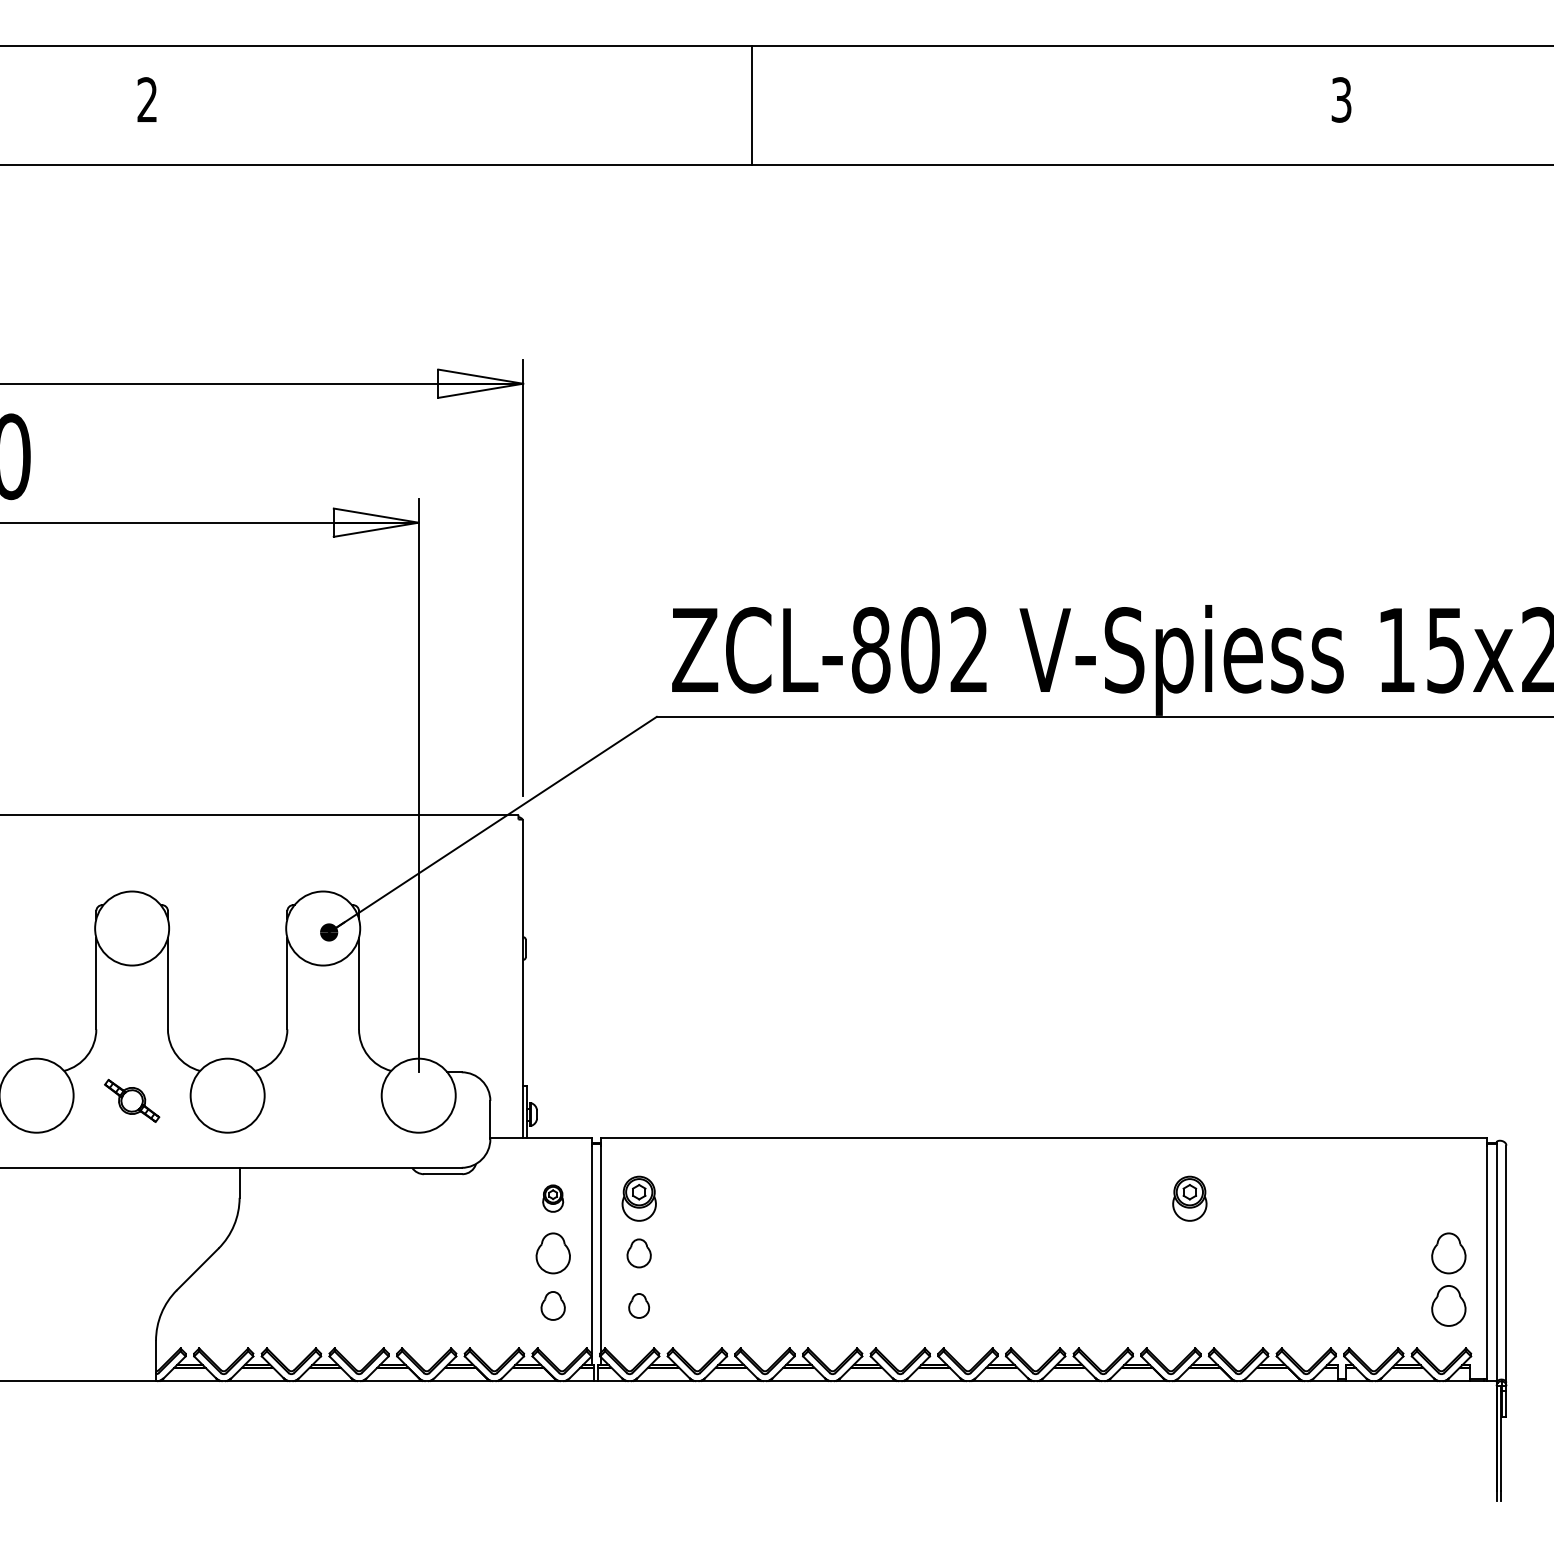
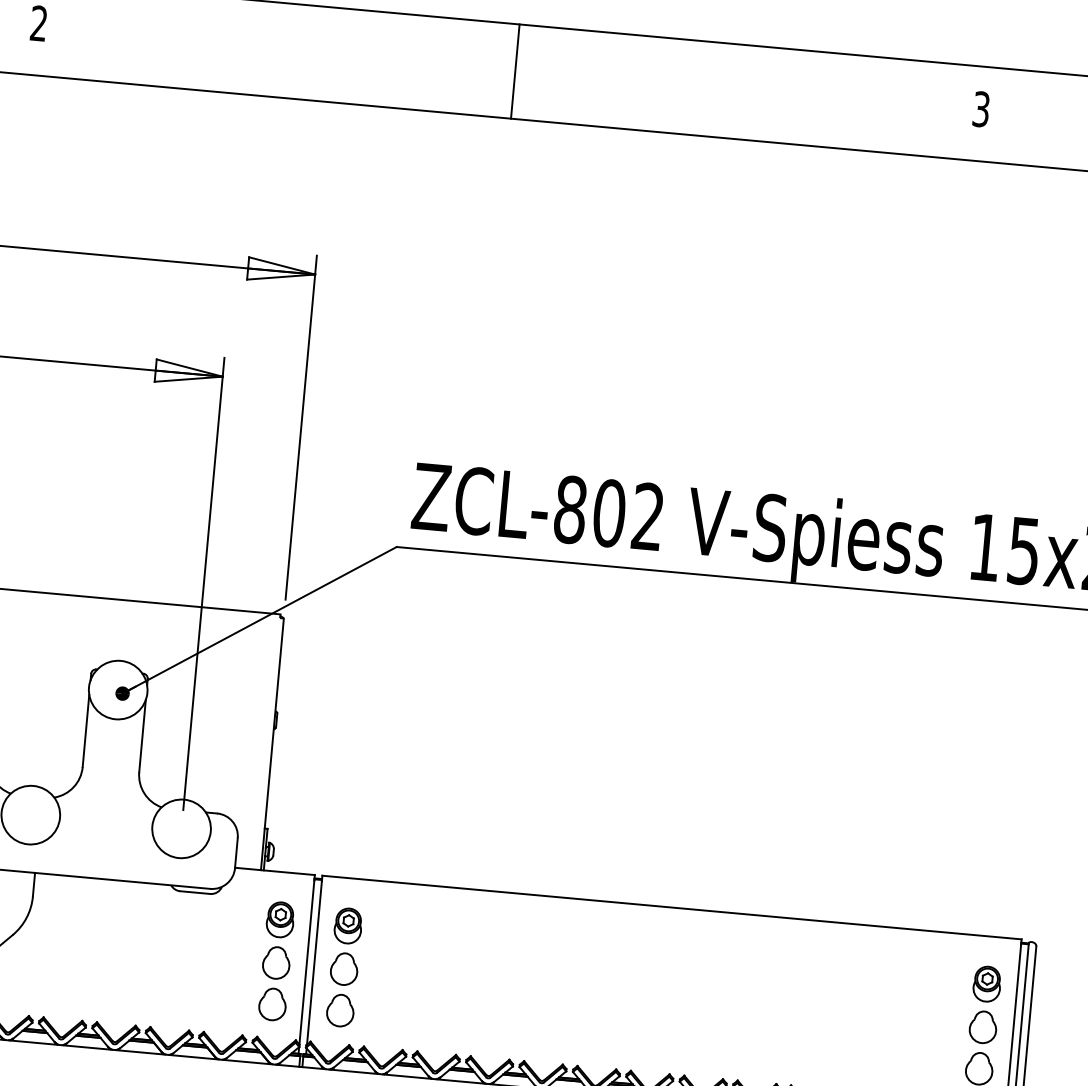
part: (552, 1198) -> (279, 919), size x1.67
part: (1189, 1198) -> (986, 983), moved
part: (638, 1253) -> (343, 969), size x1.43
part: (552, 1305) -> (272, 1004), size x1.43
part: (638, 1305) -> (339, 1010), size x1.67

